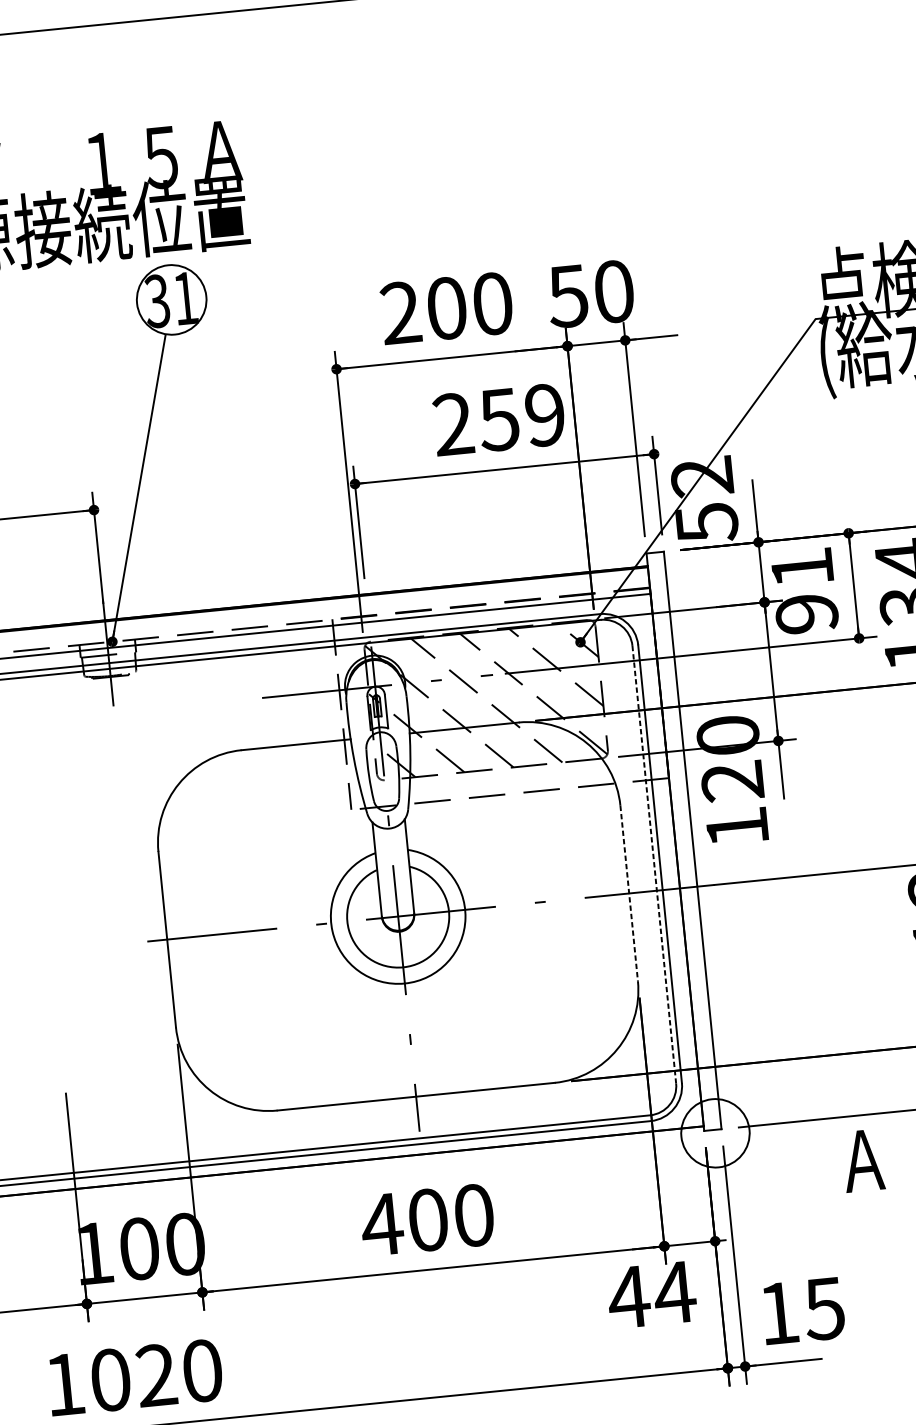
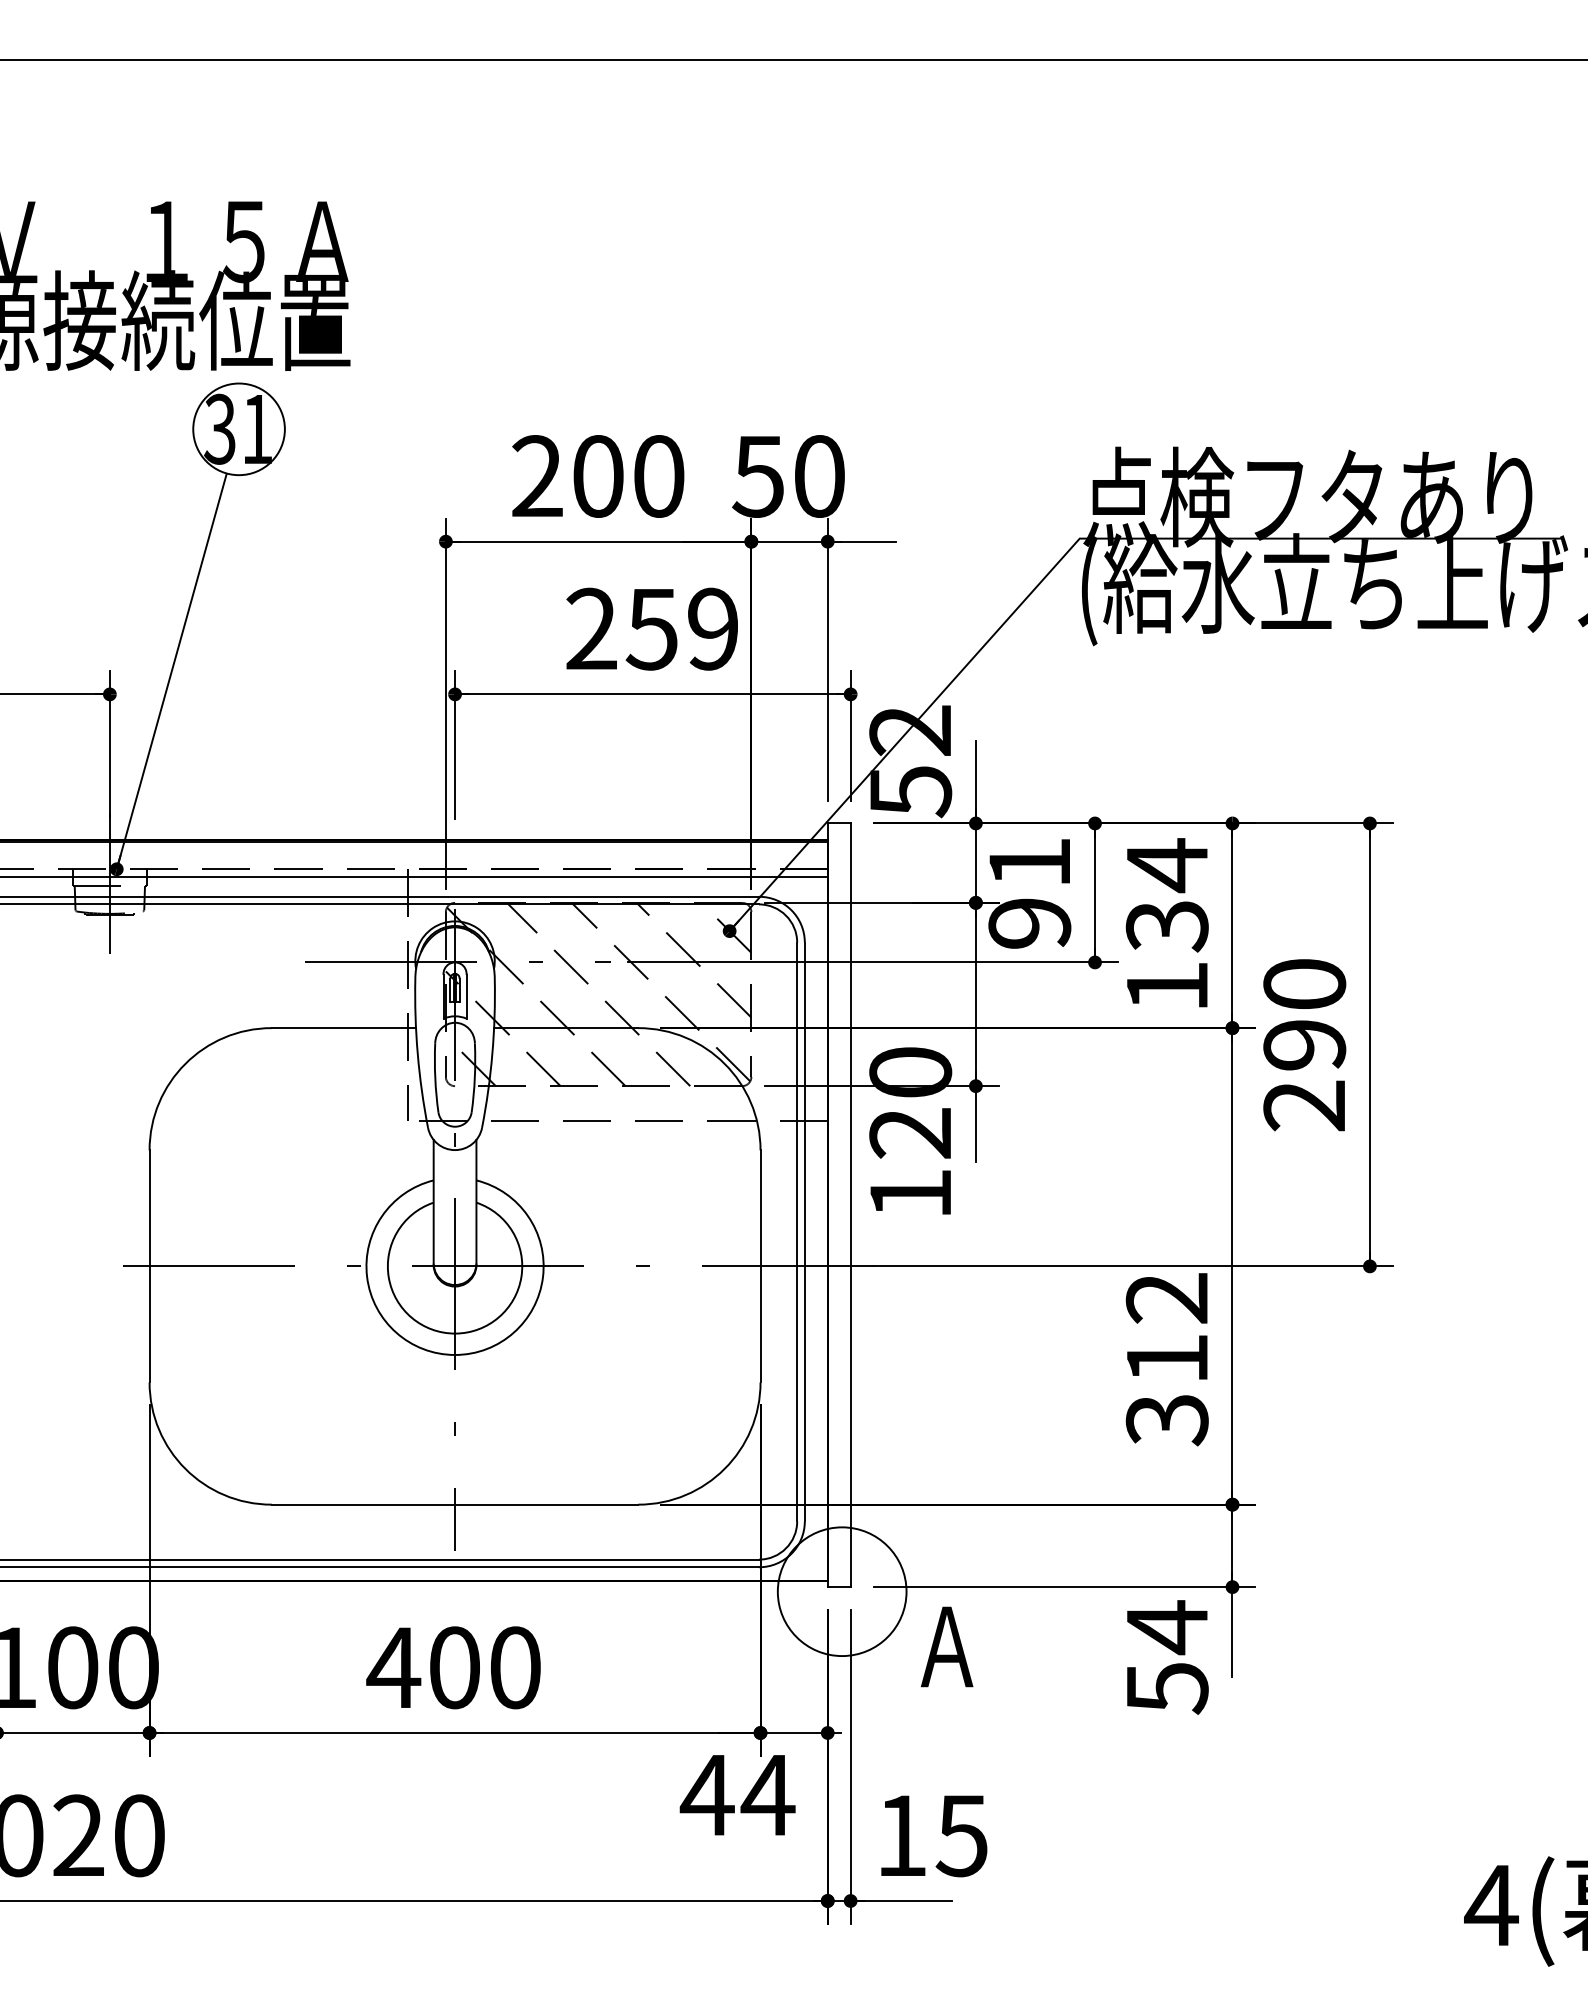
line: (654, 865) -> (797, 1232), dashed -> solid
line: (629, 893) -> (760, 1266), dashed -> solid
circle: (714, 1133) -> (841, 1591), size x1.43
text: (863, 1160) -> (947, 1646), moved

